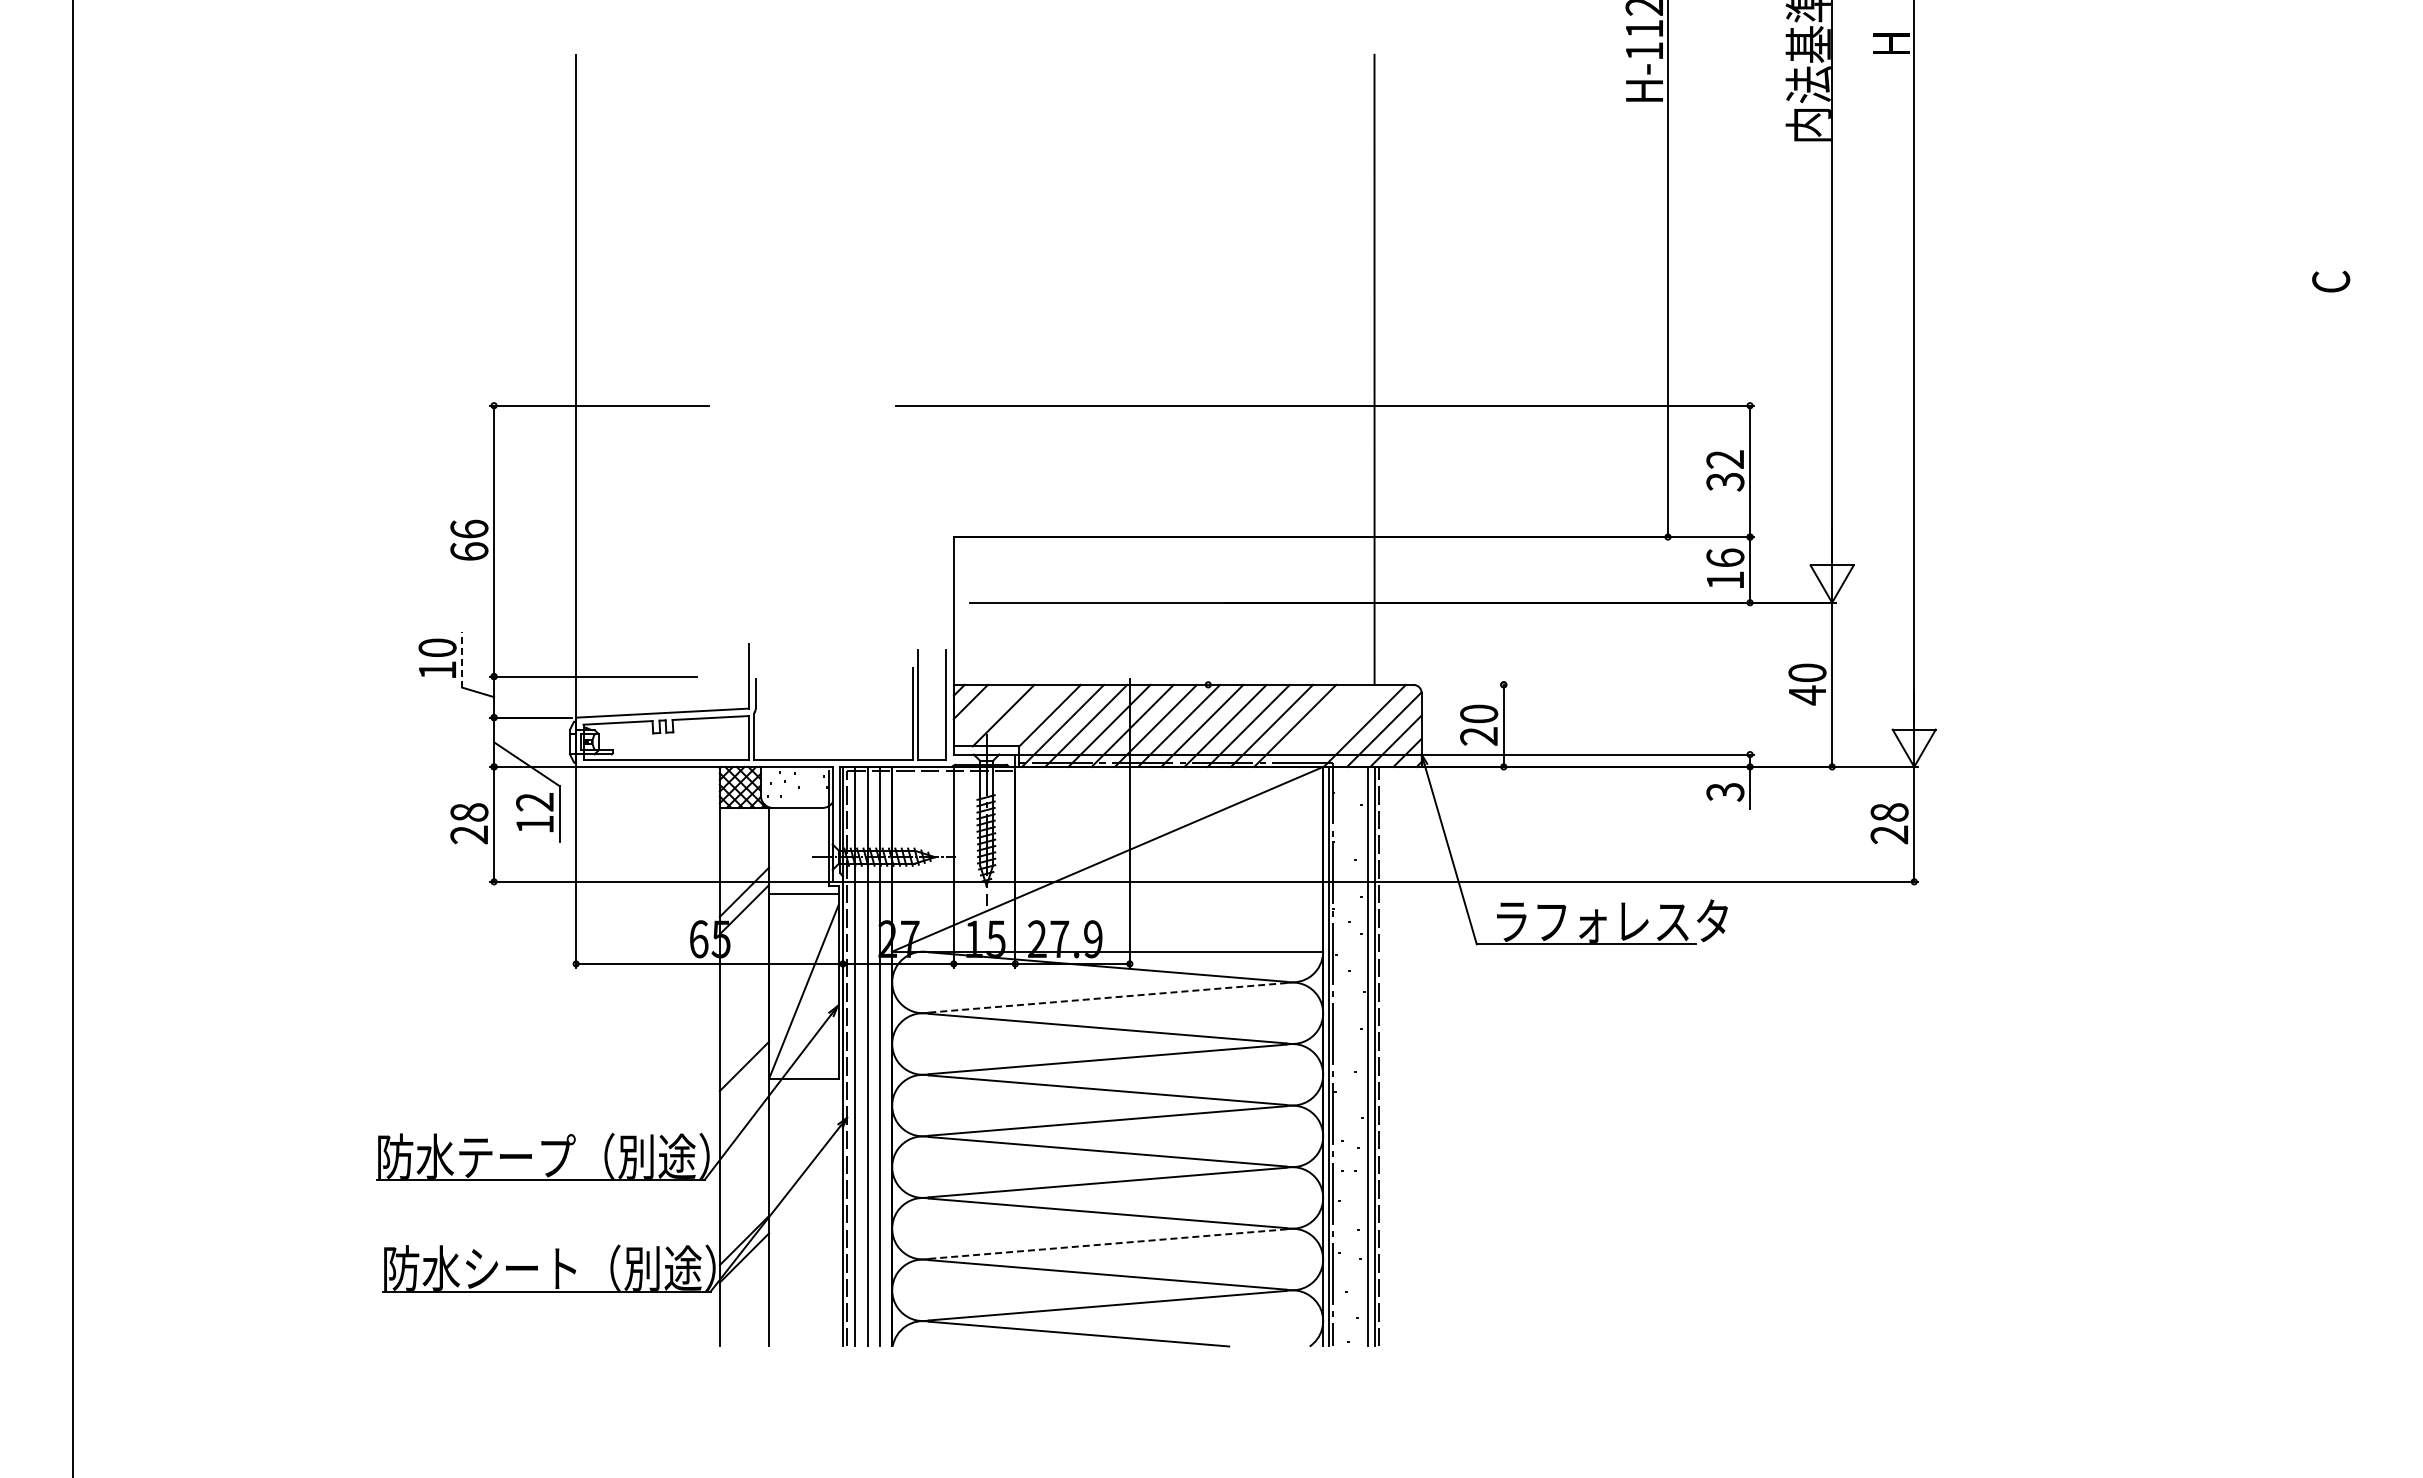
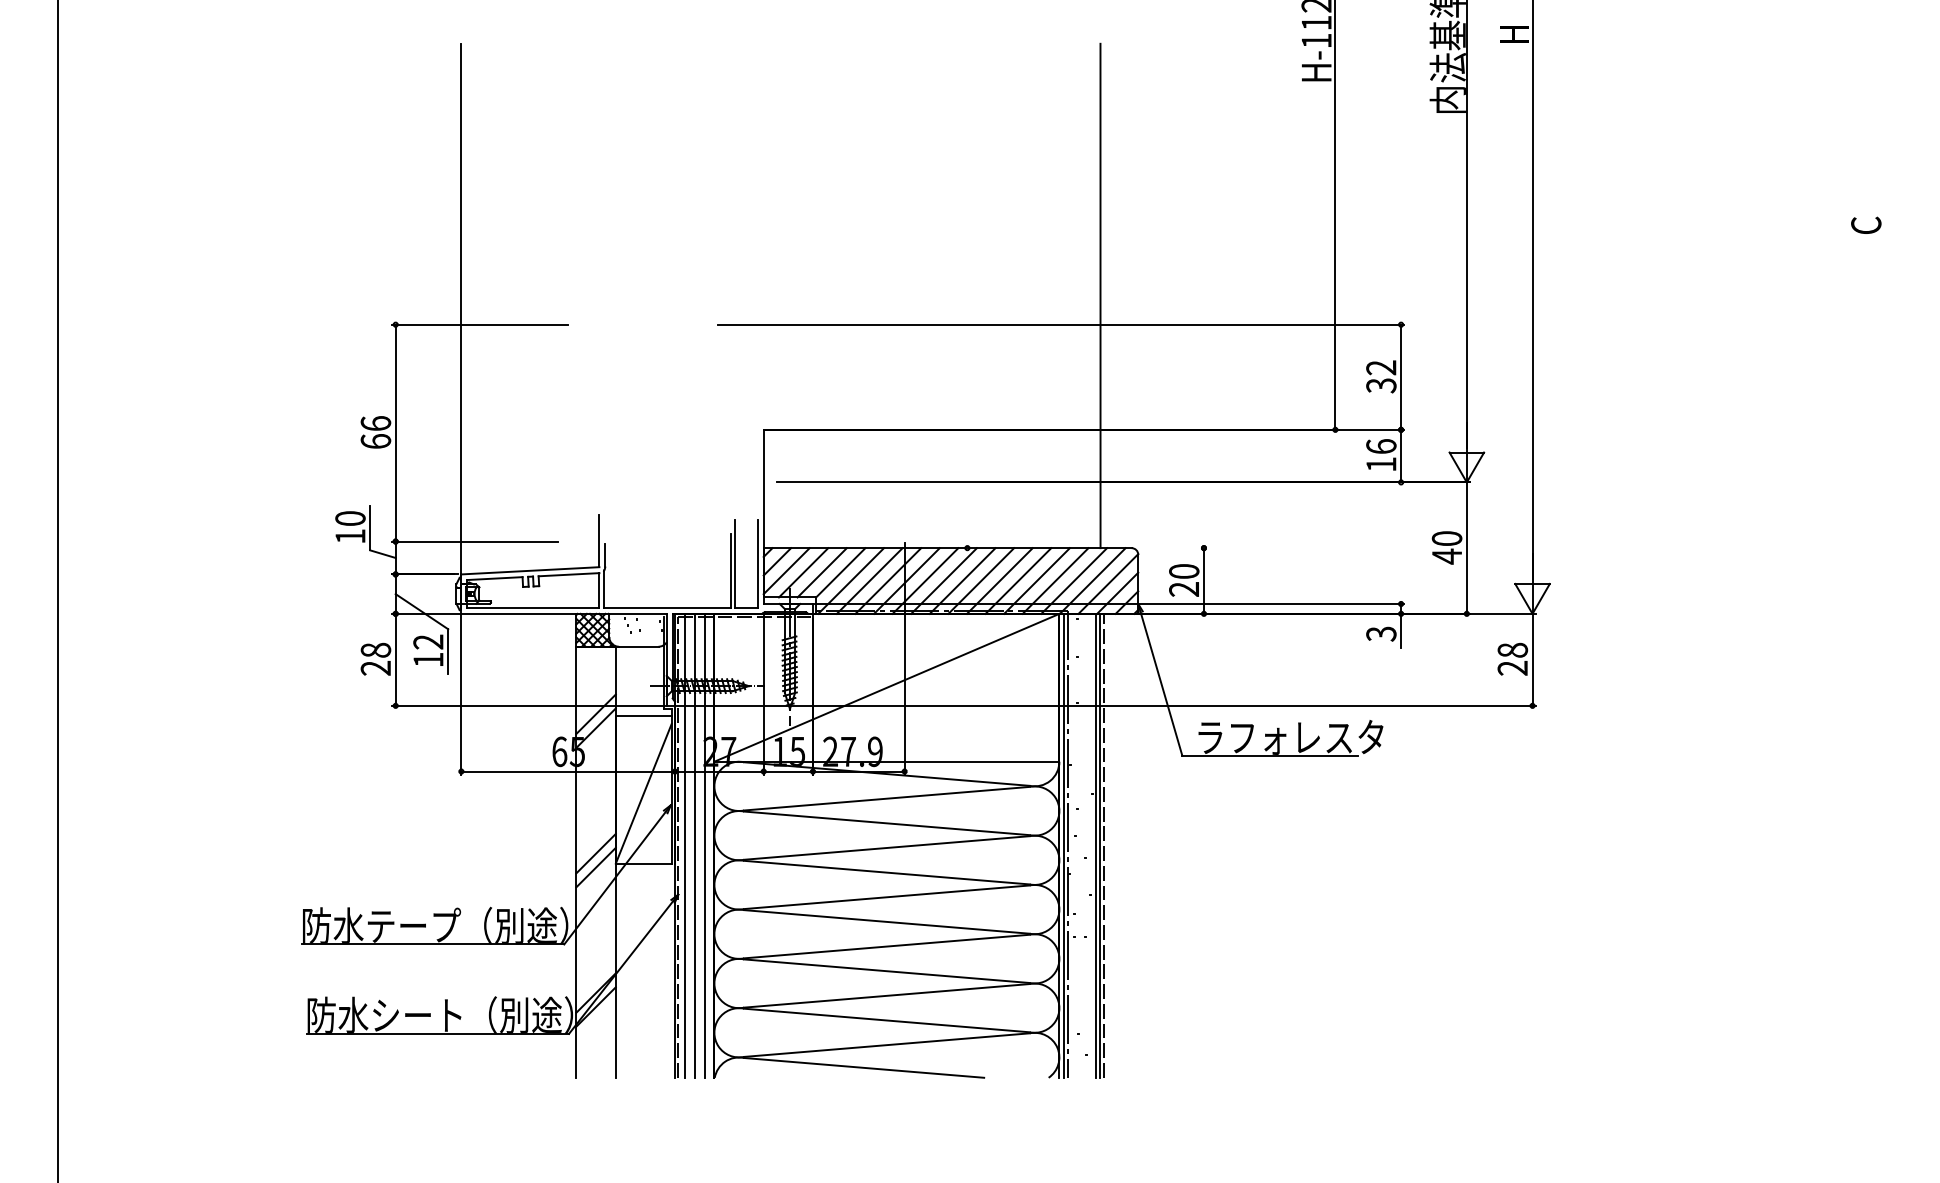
line: (462, 659) -> (370, 527), dashed -> solid
line: (982, 713) -> (786, 571), added
line: (1026, 715) -> (821, 572), added
line: (1318, 725) -> (1055, 580), added
line: (1341, 725) -> (1074, 580), added
line: (1108, 997) -> (887, 798), dashed -> solid
line: (744, 1083) -> (596, 867), added
line: (1108, 1244) -> (887, 996), dashed -> solid

